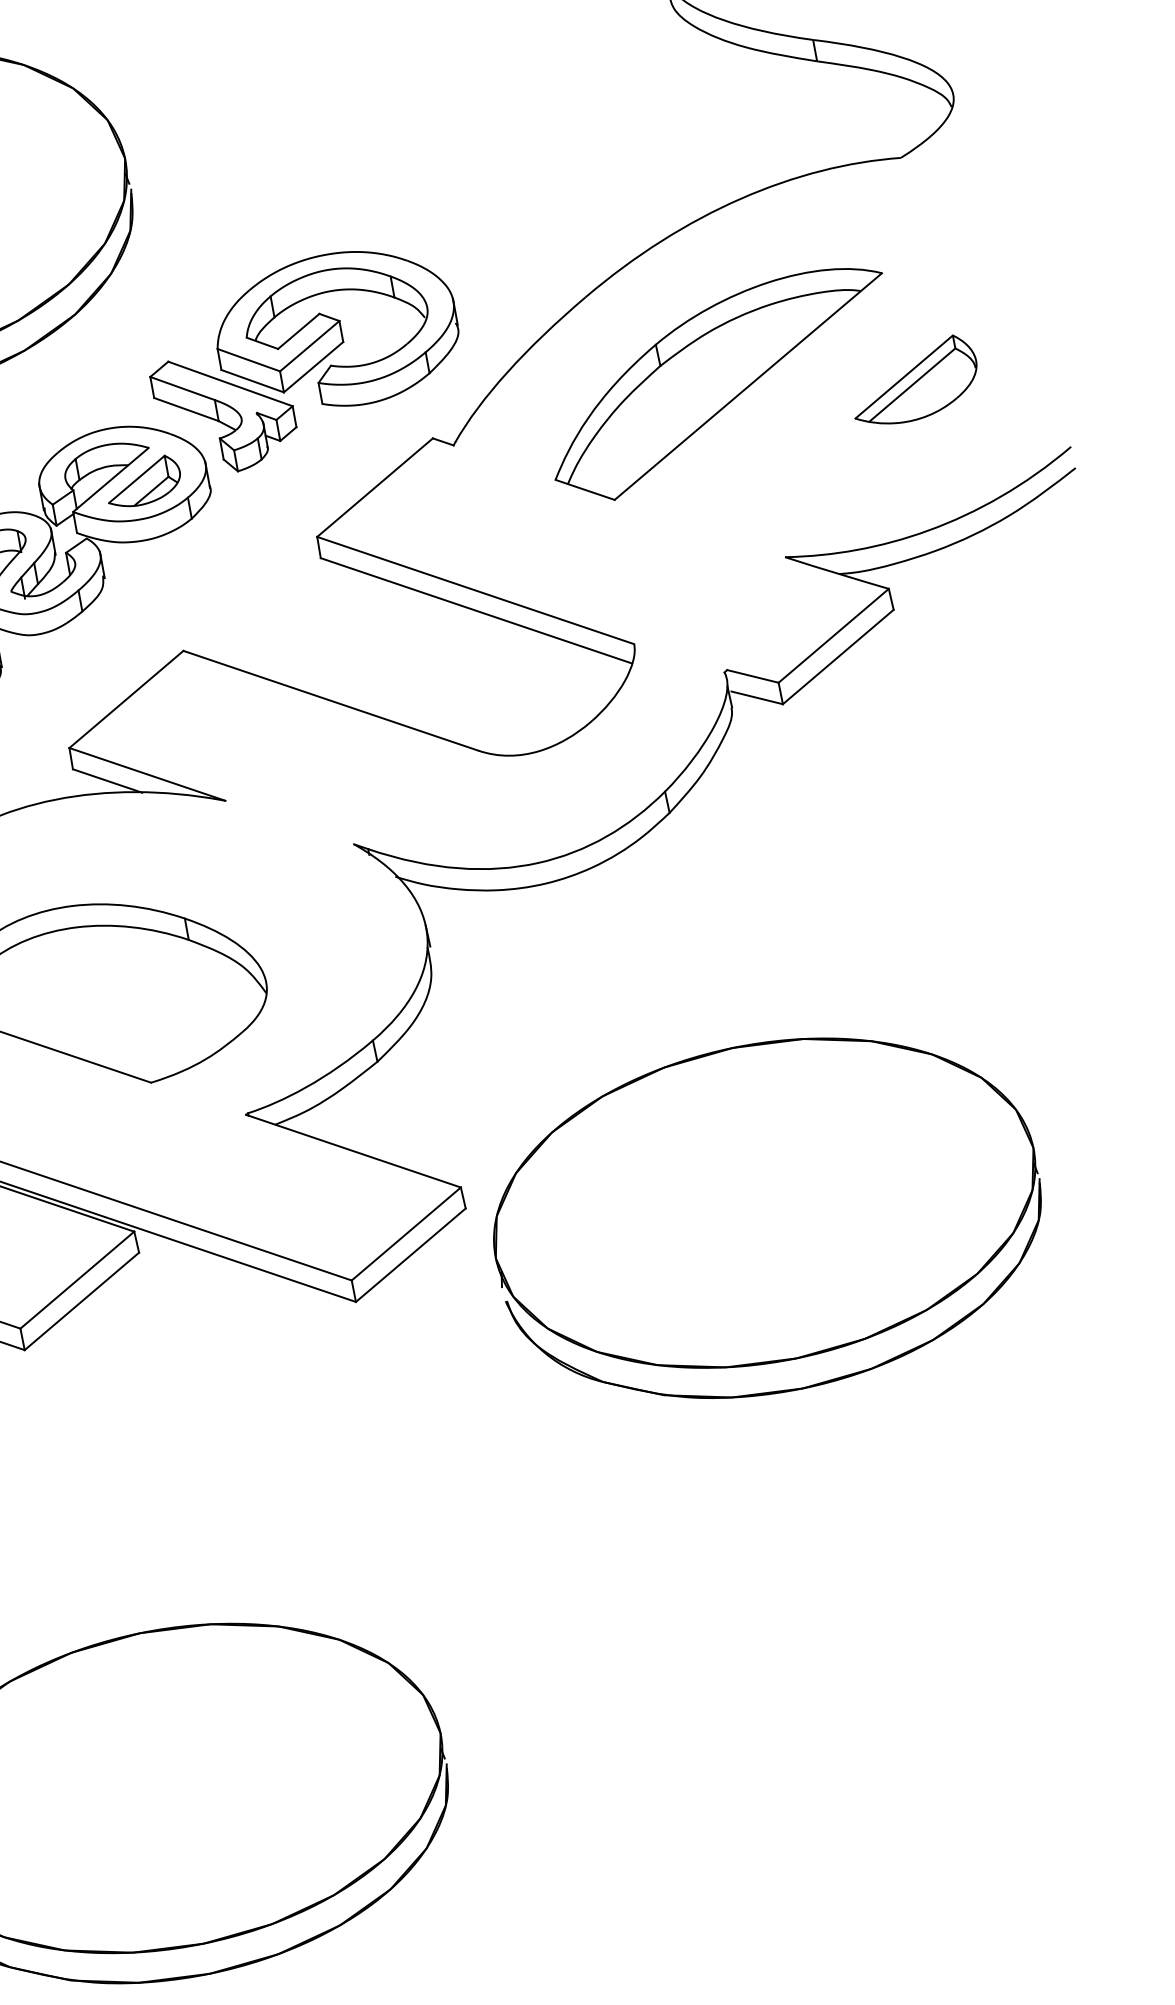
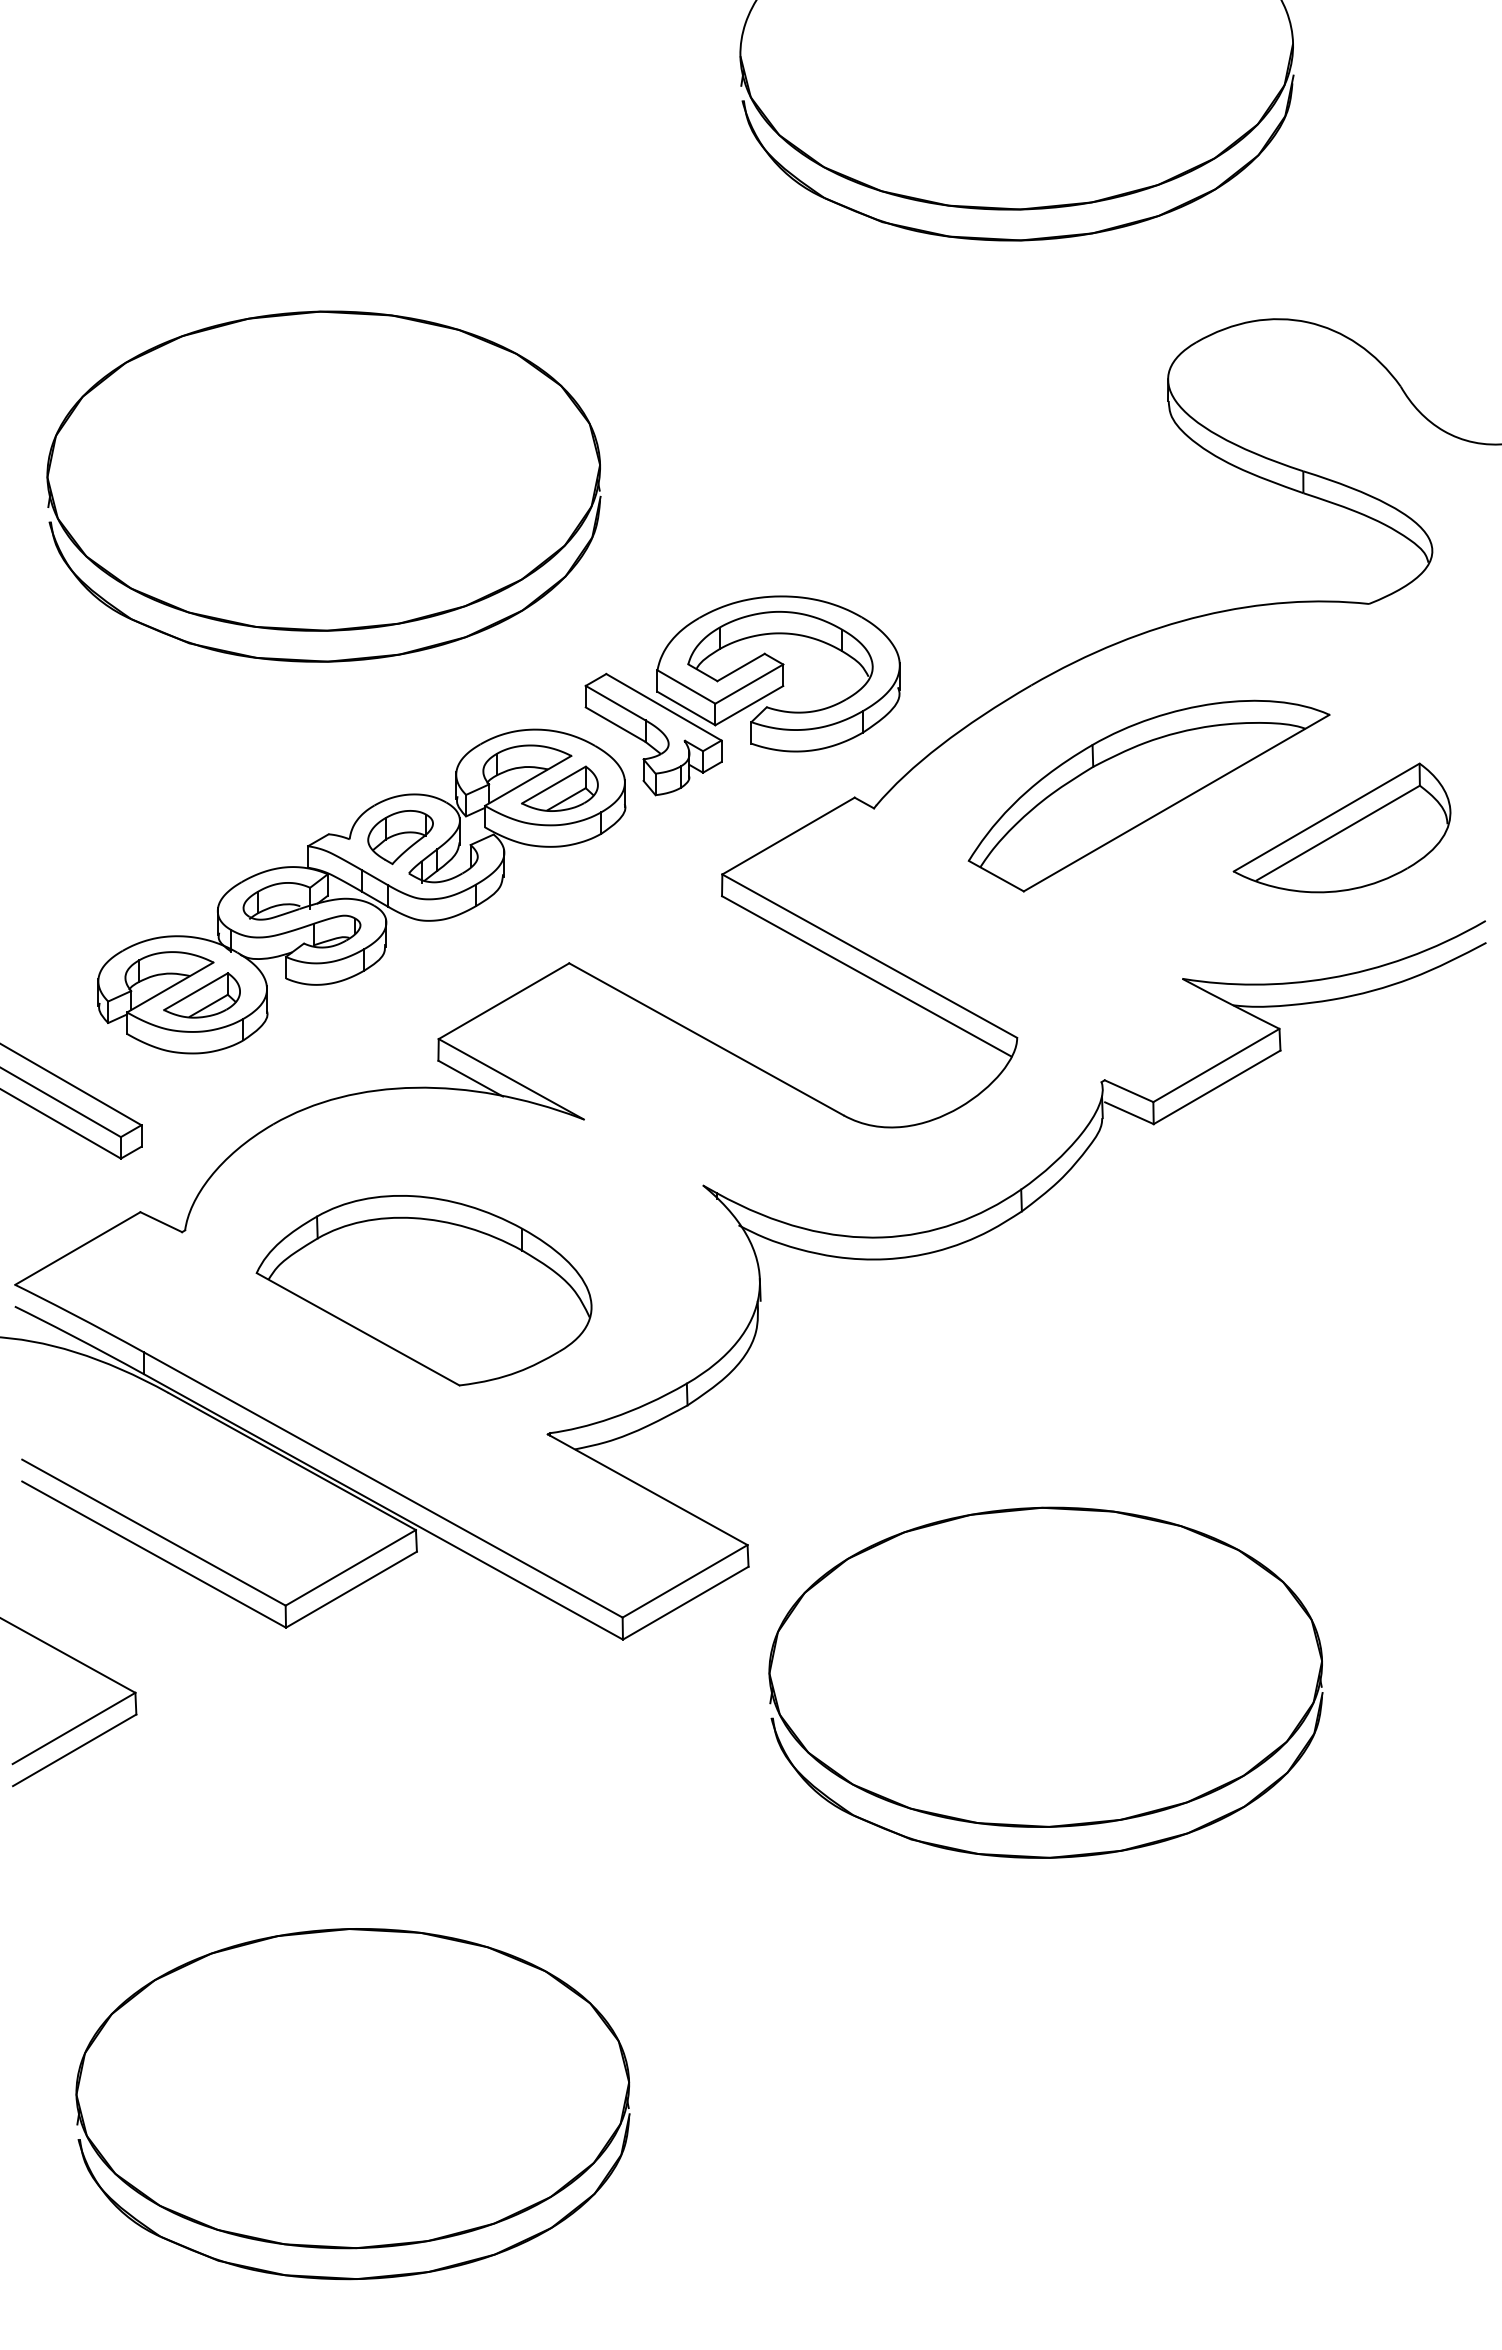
part: (913, 381) -> (1341, 827), size x1.67
part: (767, 1218) -> (1045, 1682), moved

